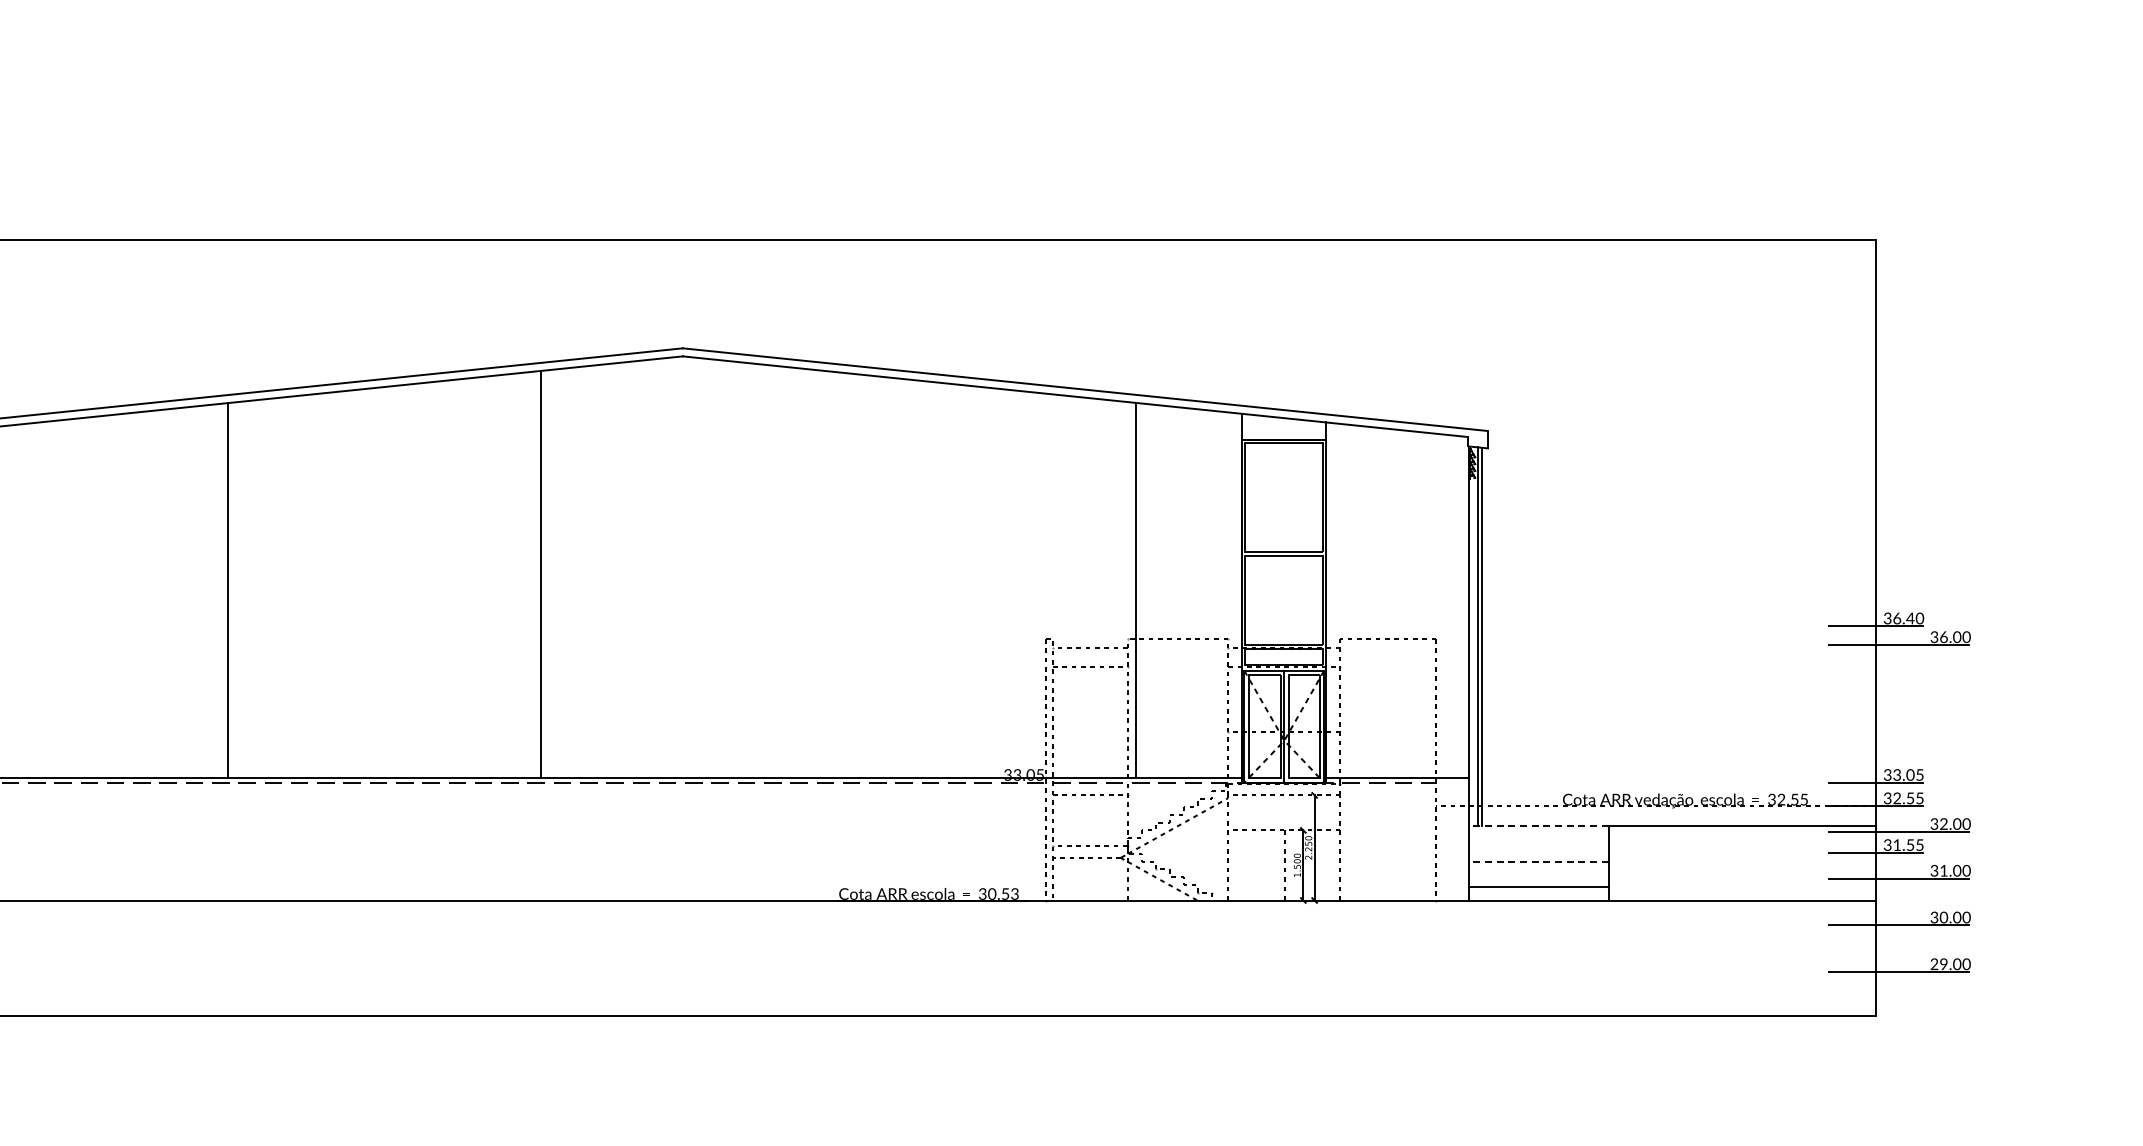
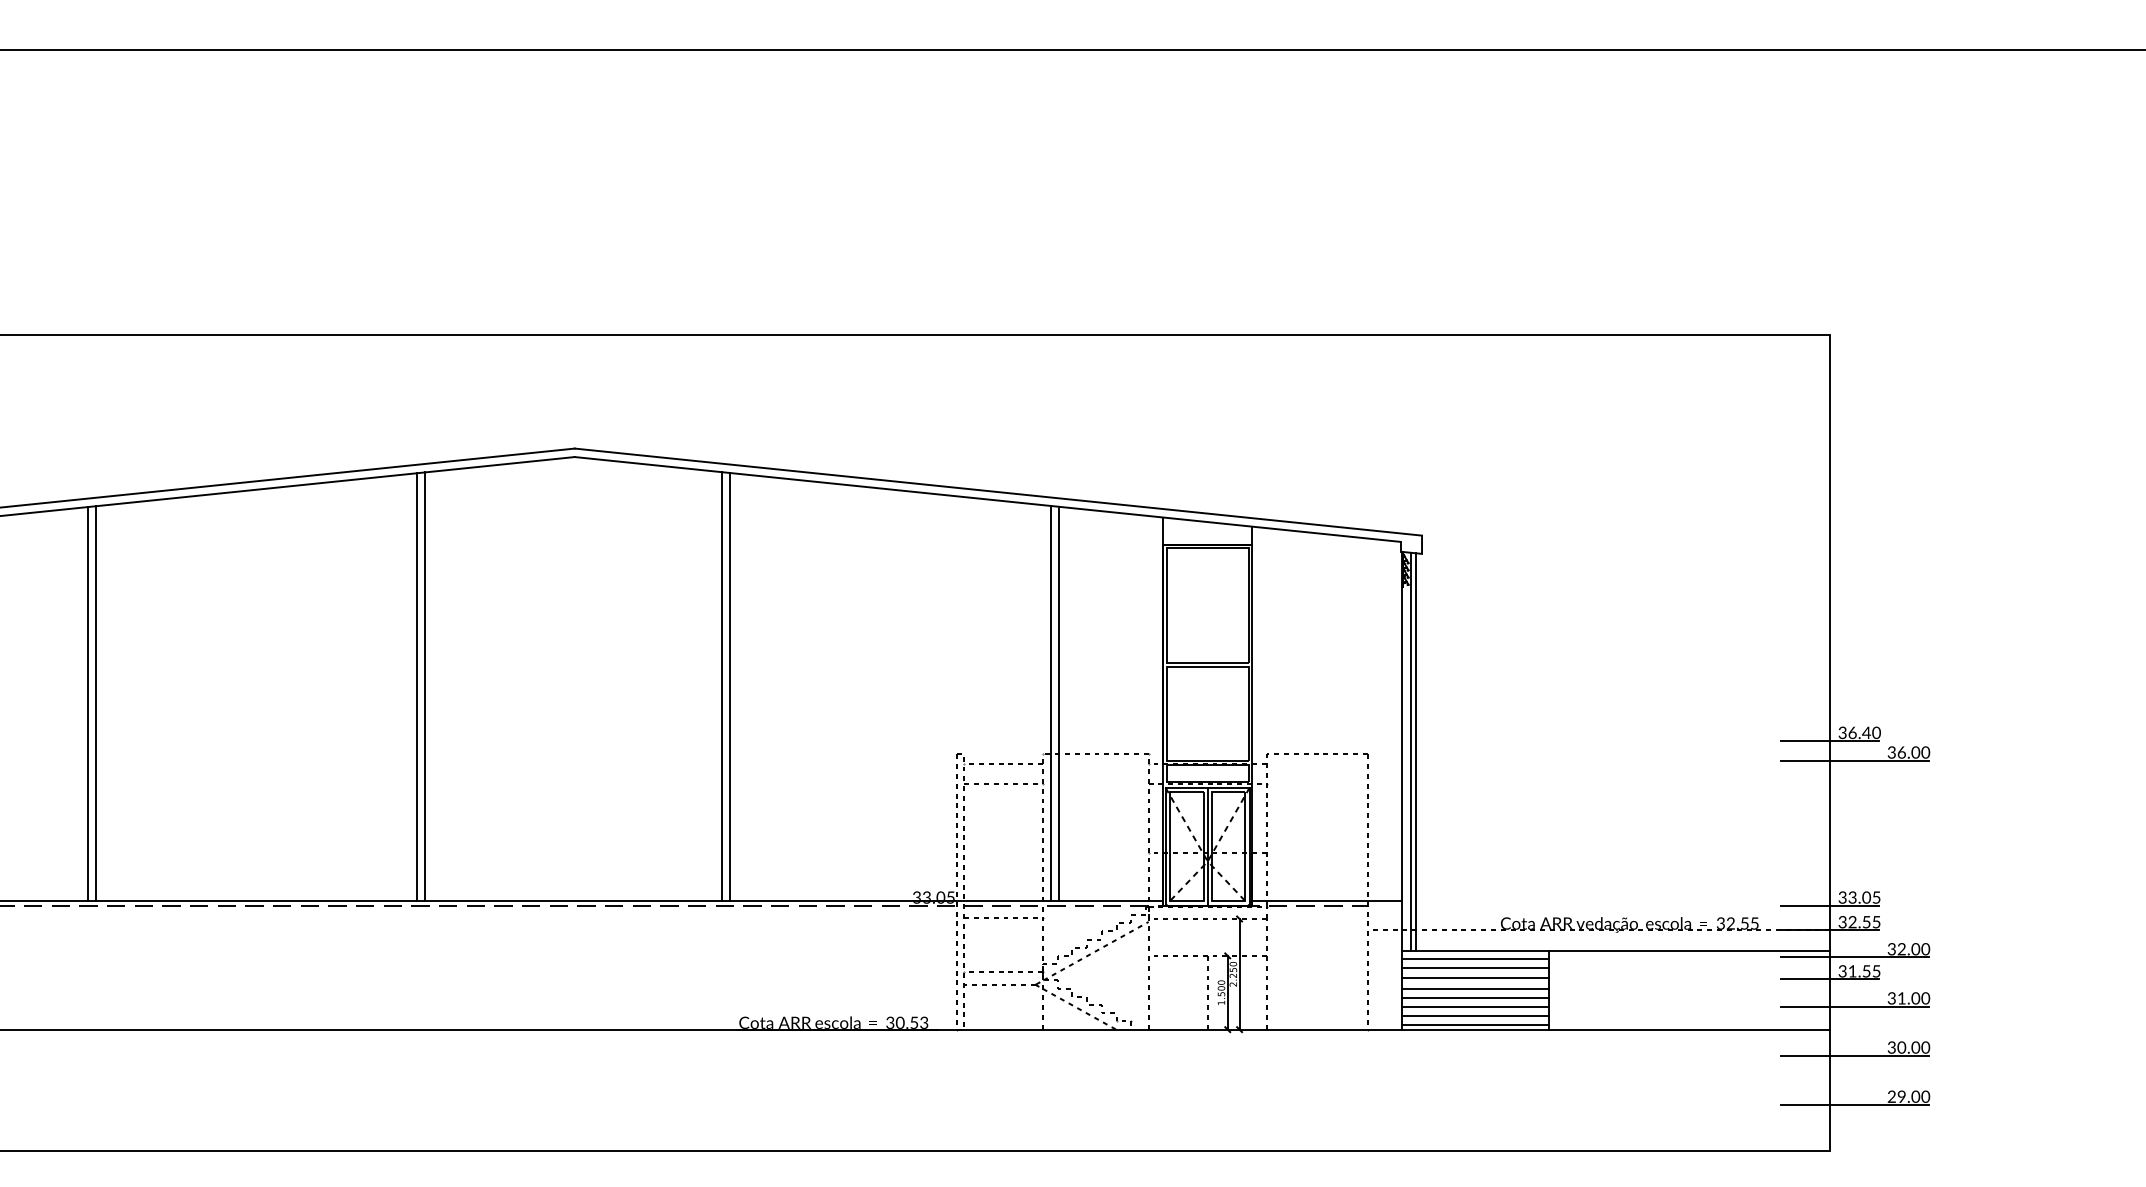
line: (533, 574) -> (417, 686), added
line: (822, 574) -> (721, 686), added
line: (830, 574) -> (730, 686), added
line: (220, 590) -> (88, 703), added
line: (1143, 590) -> (1059, 703), added
line: (1538, 825) -> (1475, 950), dashed -> solid
line: (1538, 833) -> (1475, 959), added
line: (1538, 842) -> (1475, 968), added
line: (1538, 850) -> (1475, 977), added
line: (1538, 861) -> (1475, 988), dashed -> solid
line: (1538, 870) -> (1475, 998), added
line: (1538, 879) -> (1475, 1007), added
line: (1538, 896) -> (1475, 1025), added

